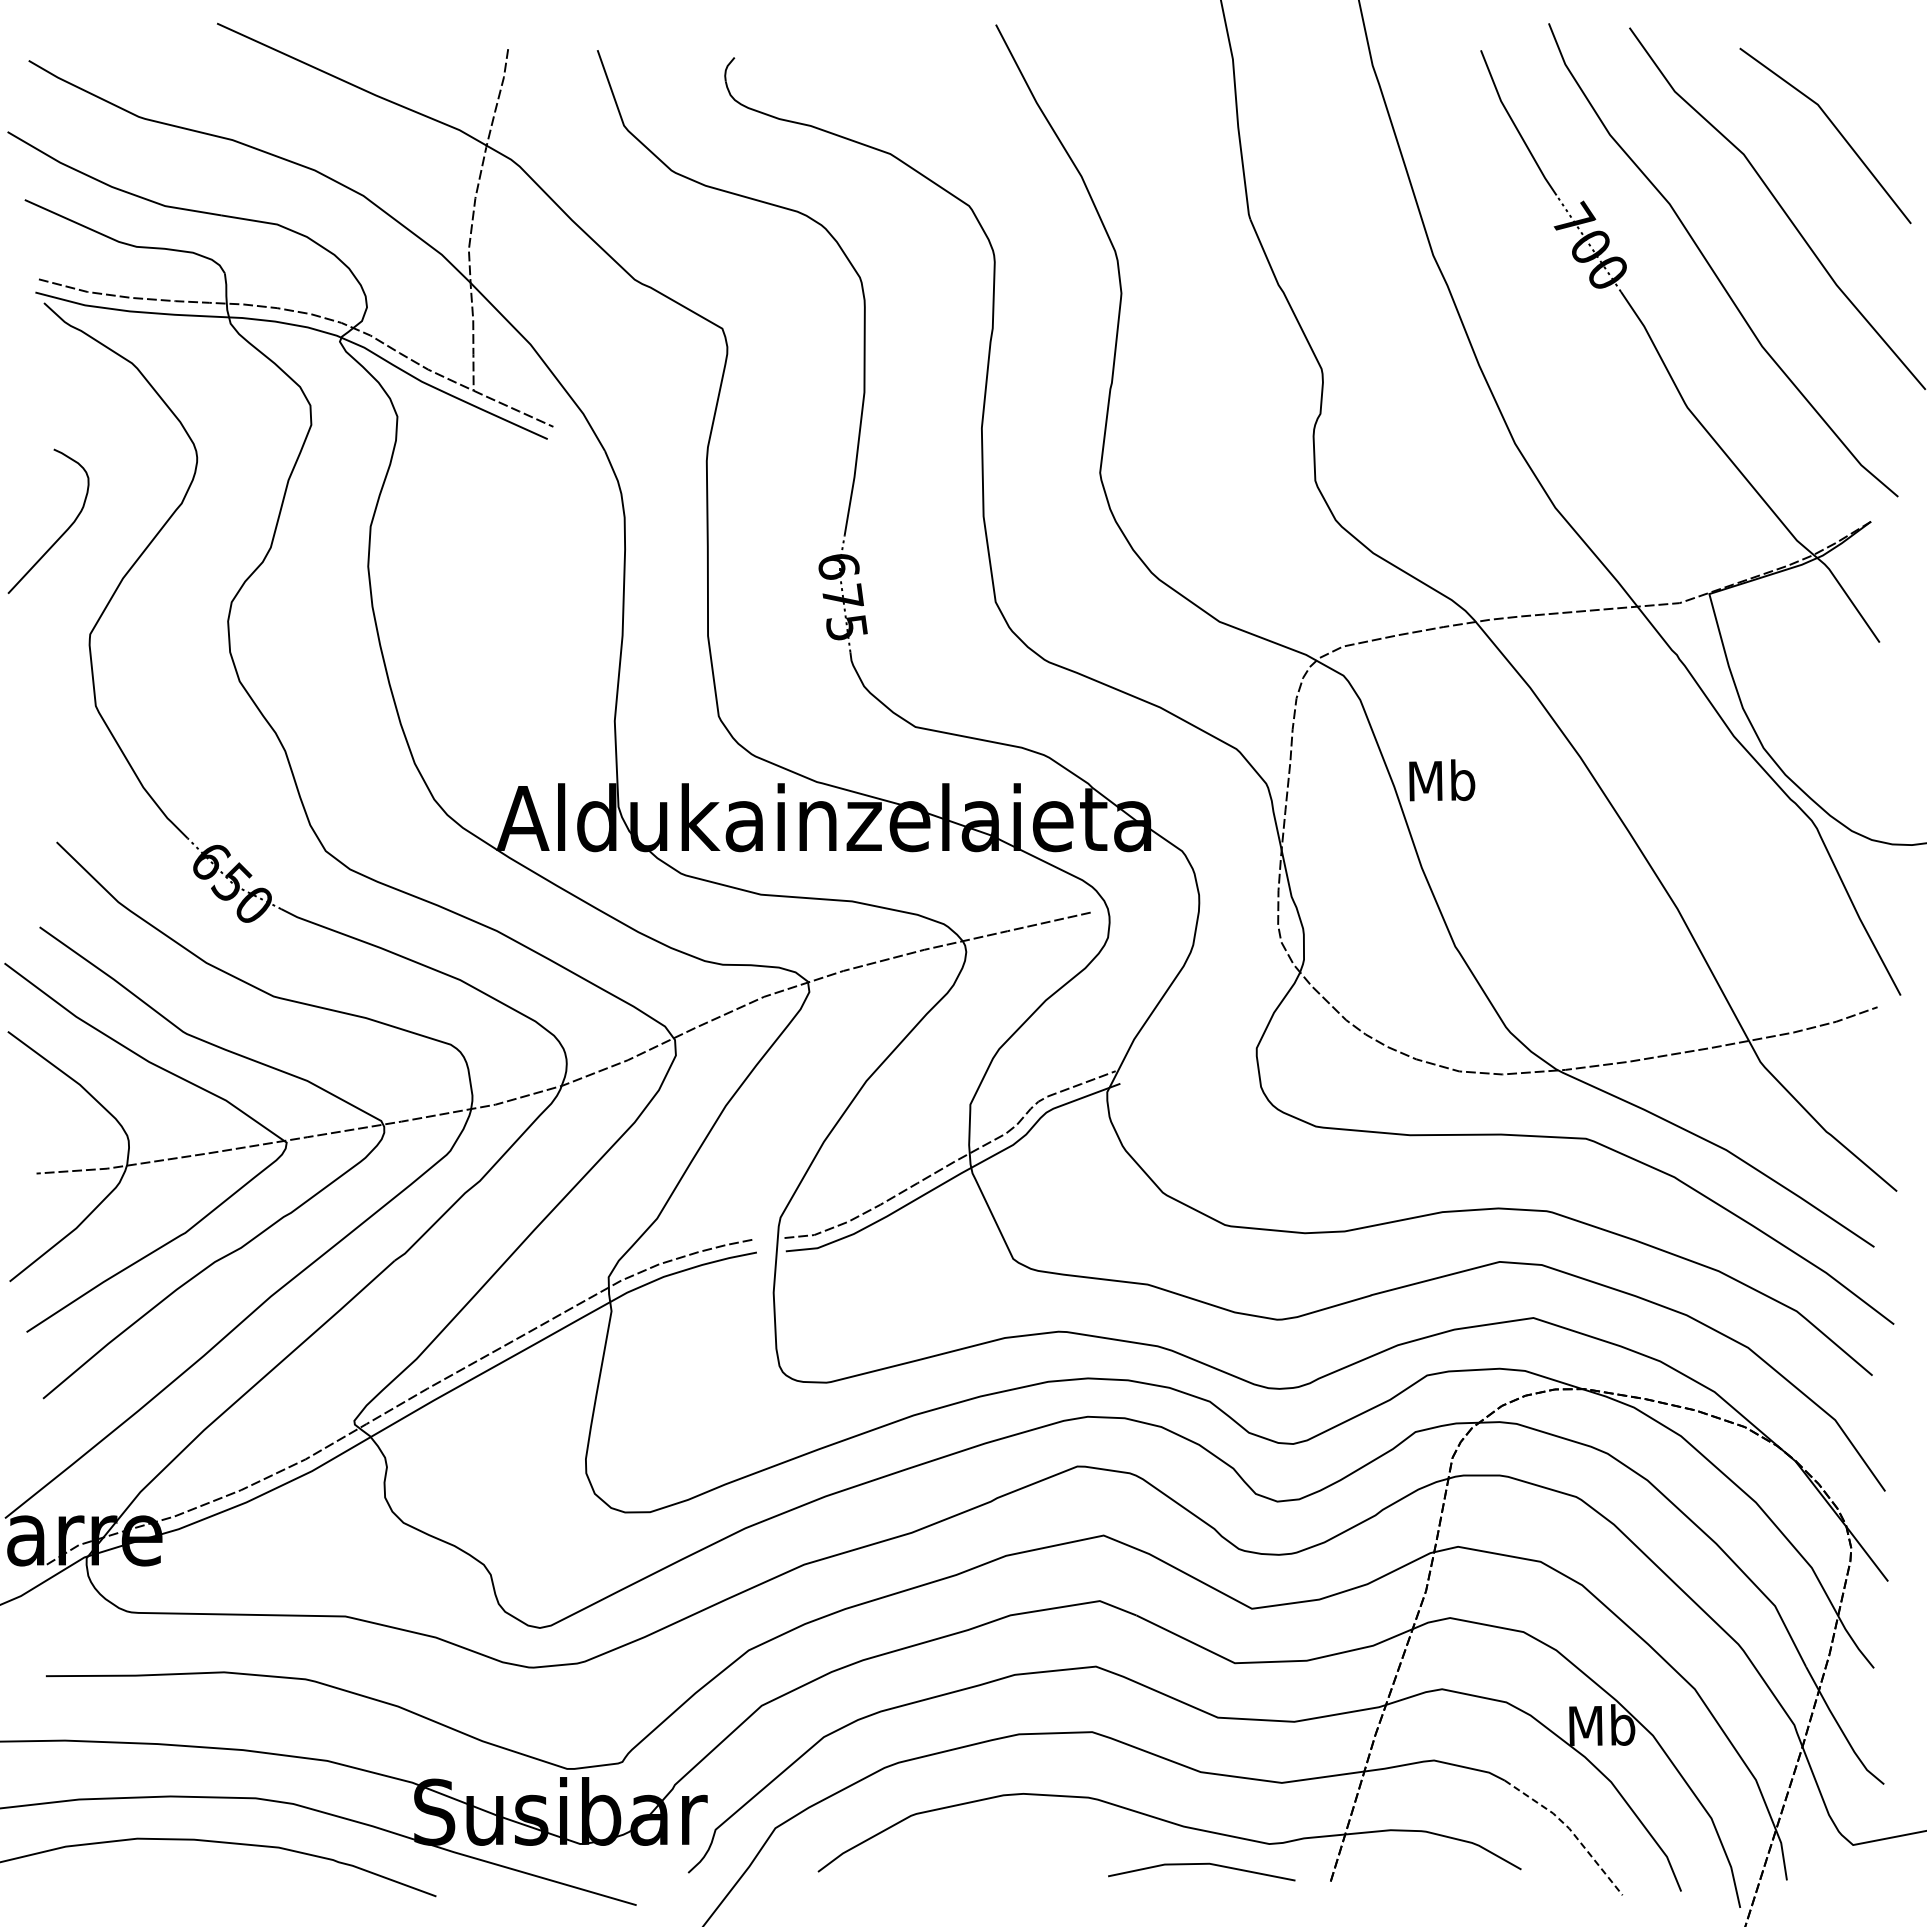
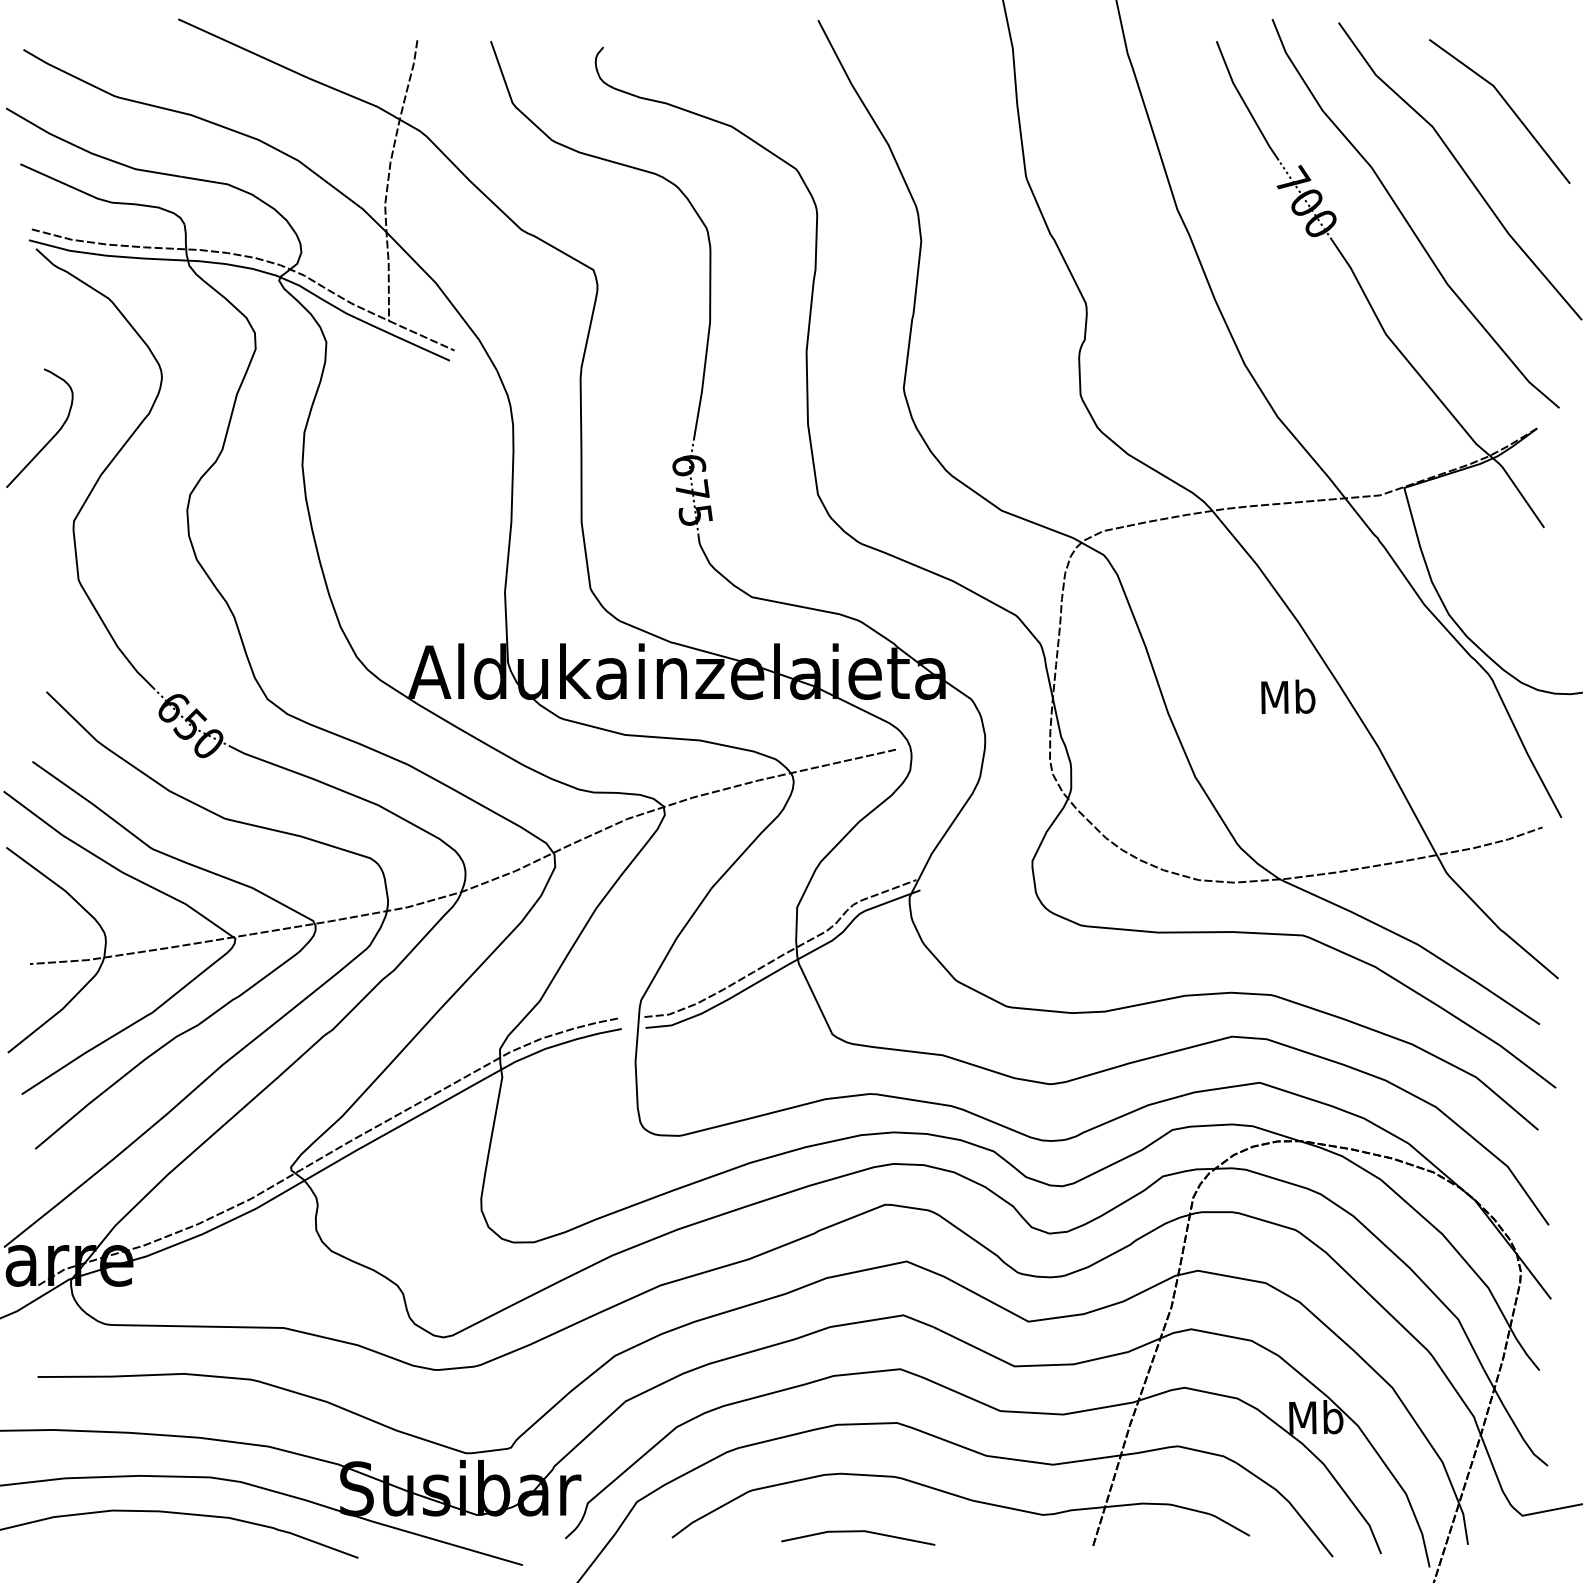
text: (1442, 780) -> (1288, 697), moved
line: (1569, 1829) -> (1289, 1503), dashed -> solid
line: (1201, 1864) -> (858, 1531), moved

